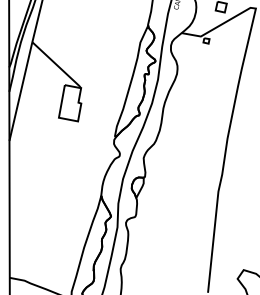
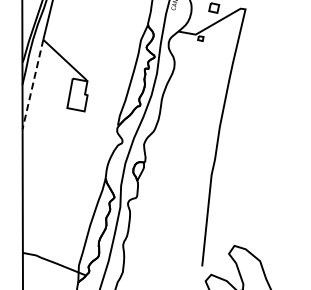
line: (21, 90) -> (33, 83), solid -> dashed

